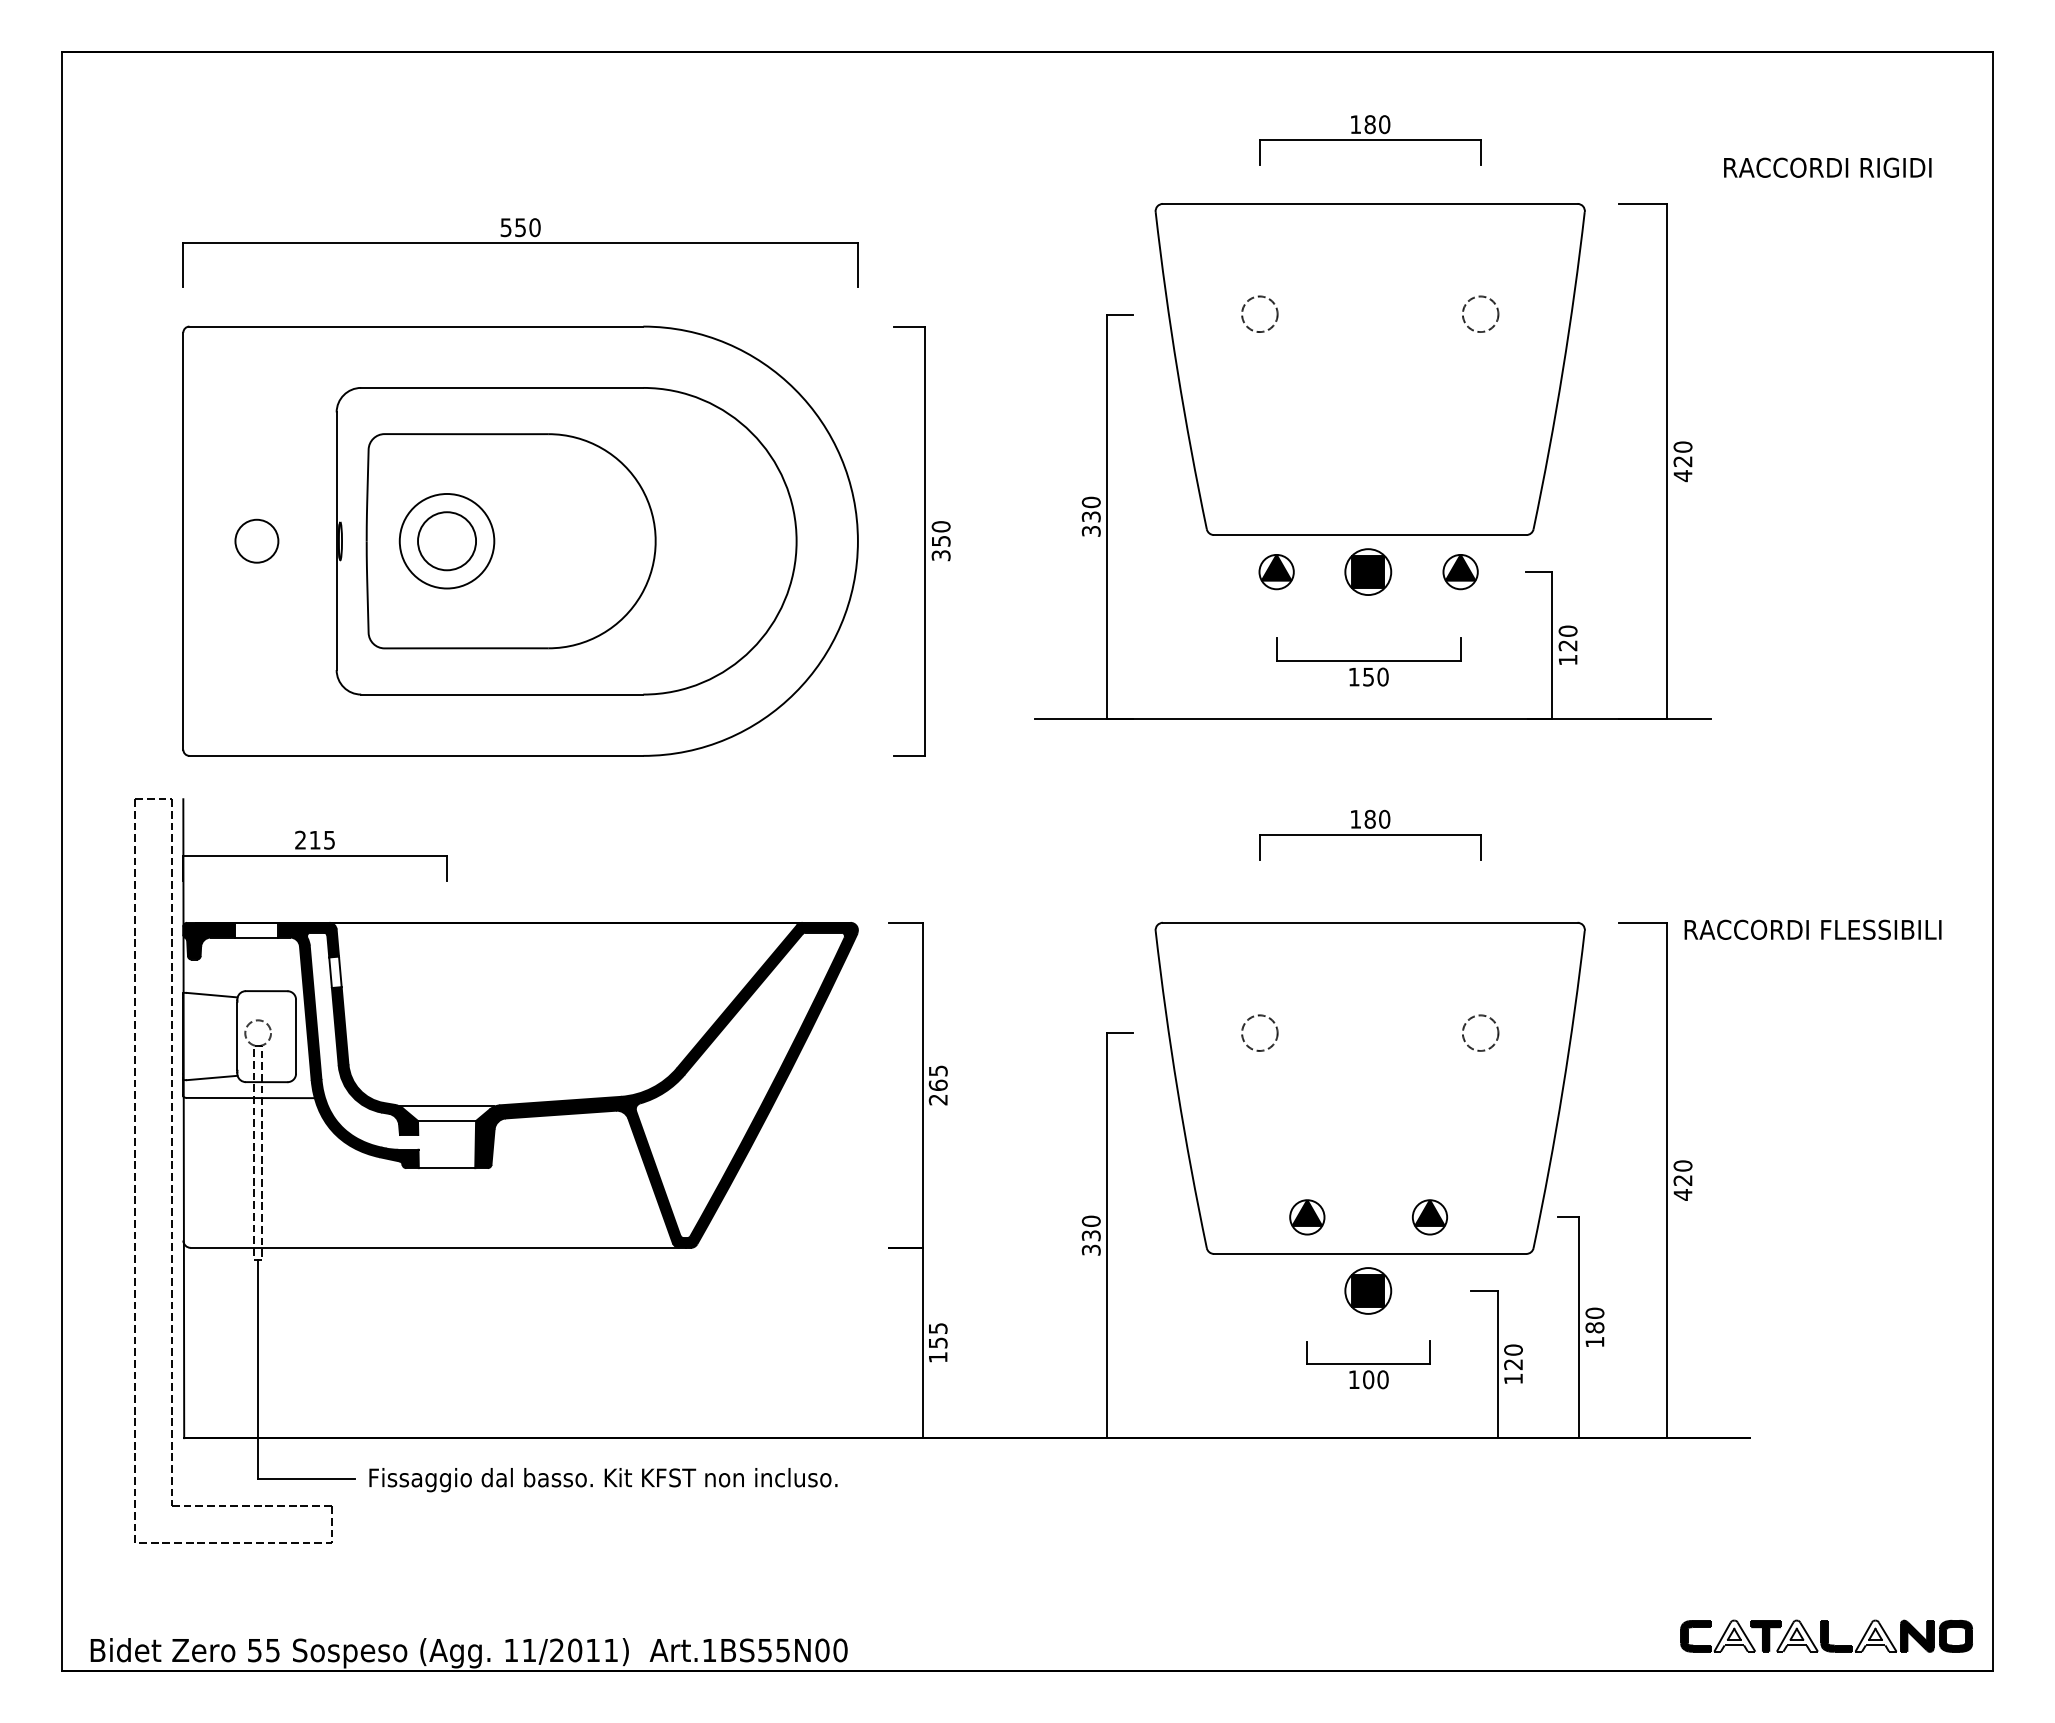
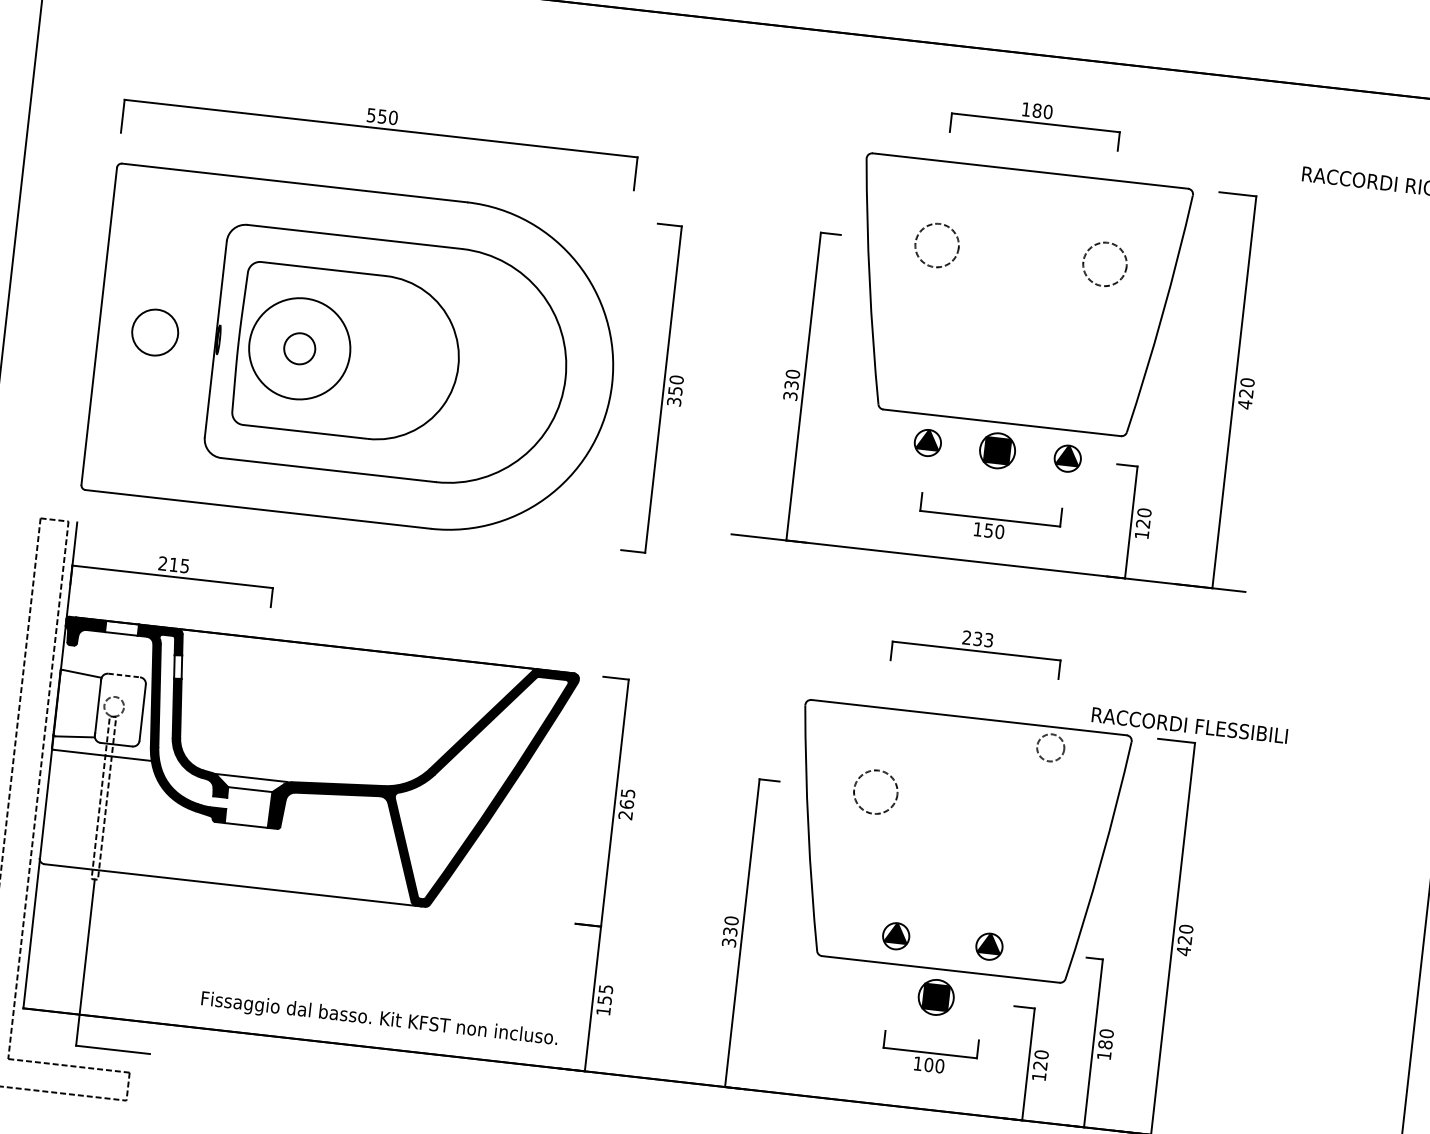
circle: (1259, 314) -> (936, 245), size x1.6
circle: (1480, 314) -> (1104, 264), size x1.6
circle: (256, 540) -> (154, 331), size x1.4
circle: (446, 540) -> (299, 348), size x1.4
circle: (447, 541) -> (300, 349), size x0.7
text: (1370, 818) -> (978, 638), 180 -> 233
text: (1812, 929) -> (1189, 725), moved
line: (266, 991) -> (124, 675), solid -> dashed
circle: (1259, 1032) -> (875, 791), size x1.6
circle: (1480, 1032) -> (1050, 747), moved
text: (603, 1480) -> (379, 1020), moved

